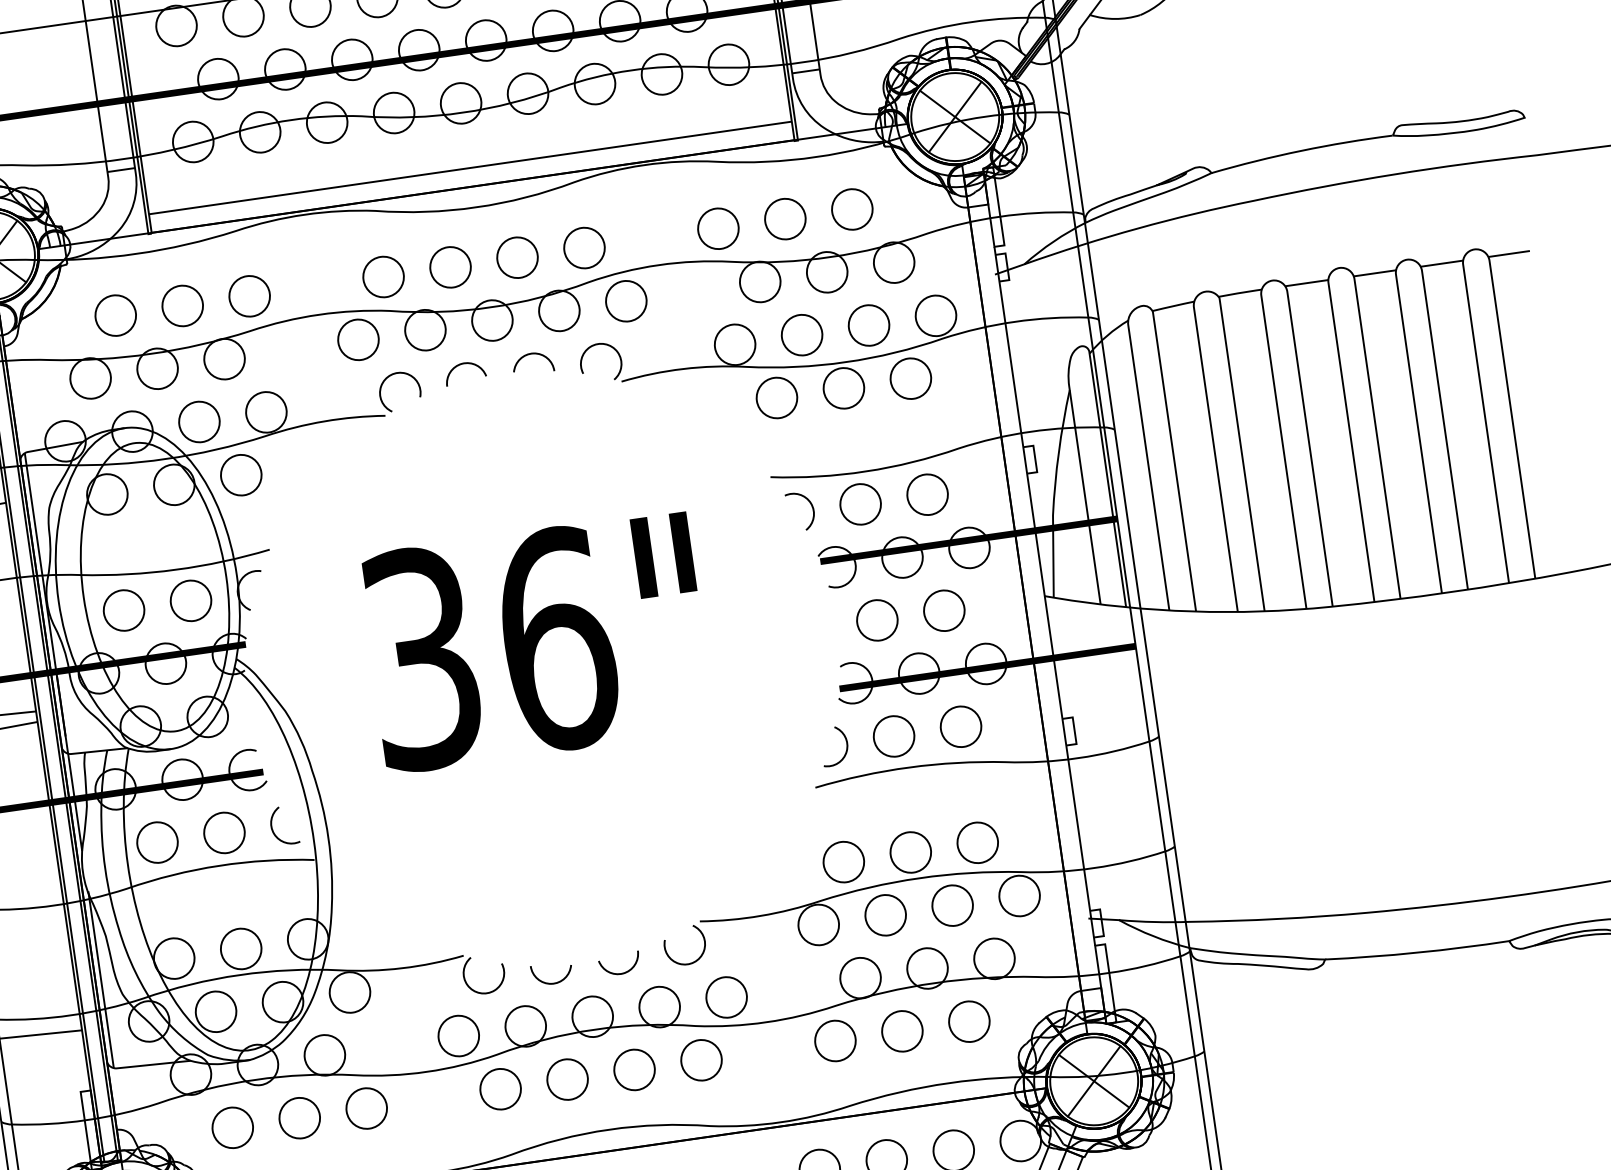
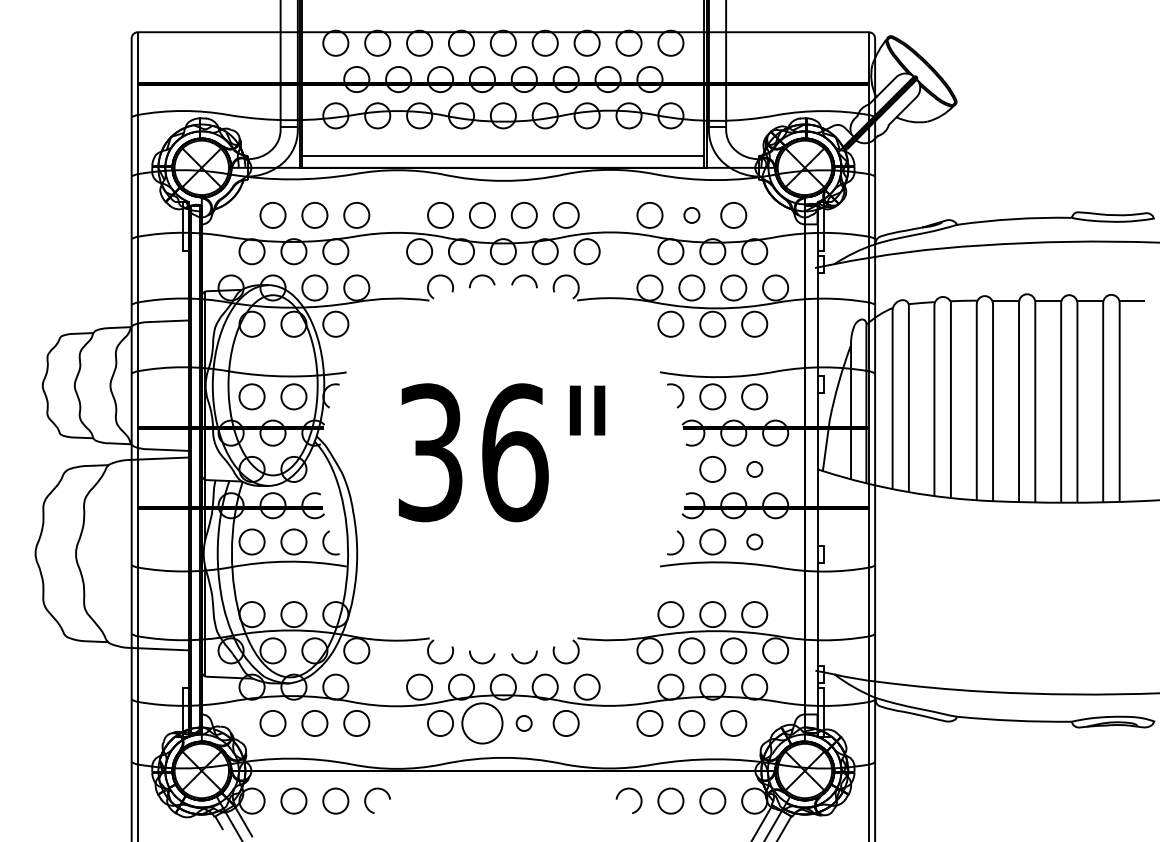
circle: (784, 219) -> (691, 215), size x0.6
circle: (944, 610) -> (754, 469), size x0.6
circle: (960, 726) -> (754, 541), size x0.6
circle: (633, 1070) -> (523, 723), size x0.6
circle: (567, 1079) -> (482, 723), size x1.6

